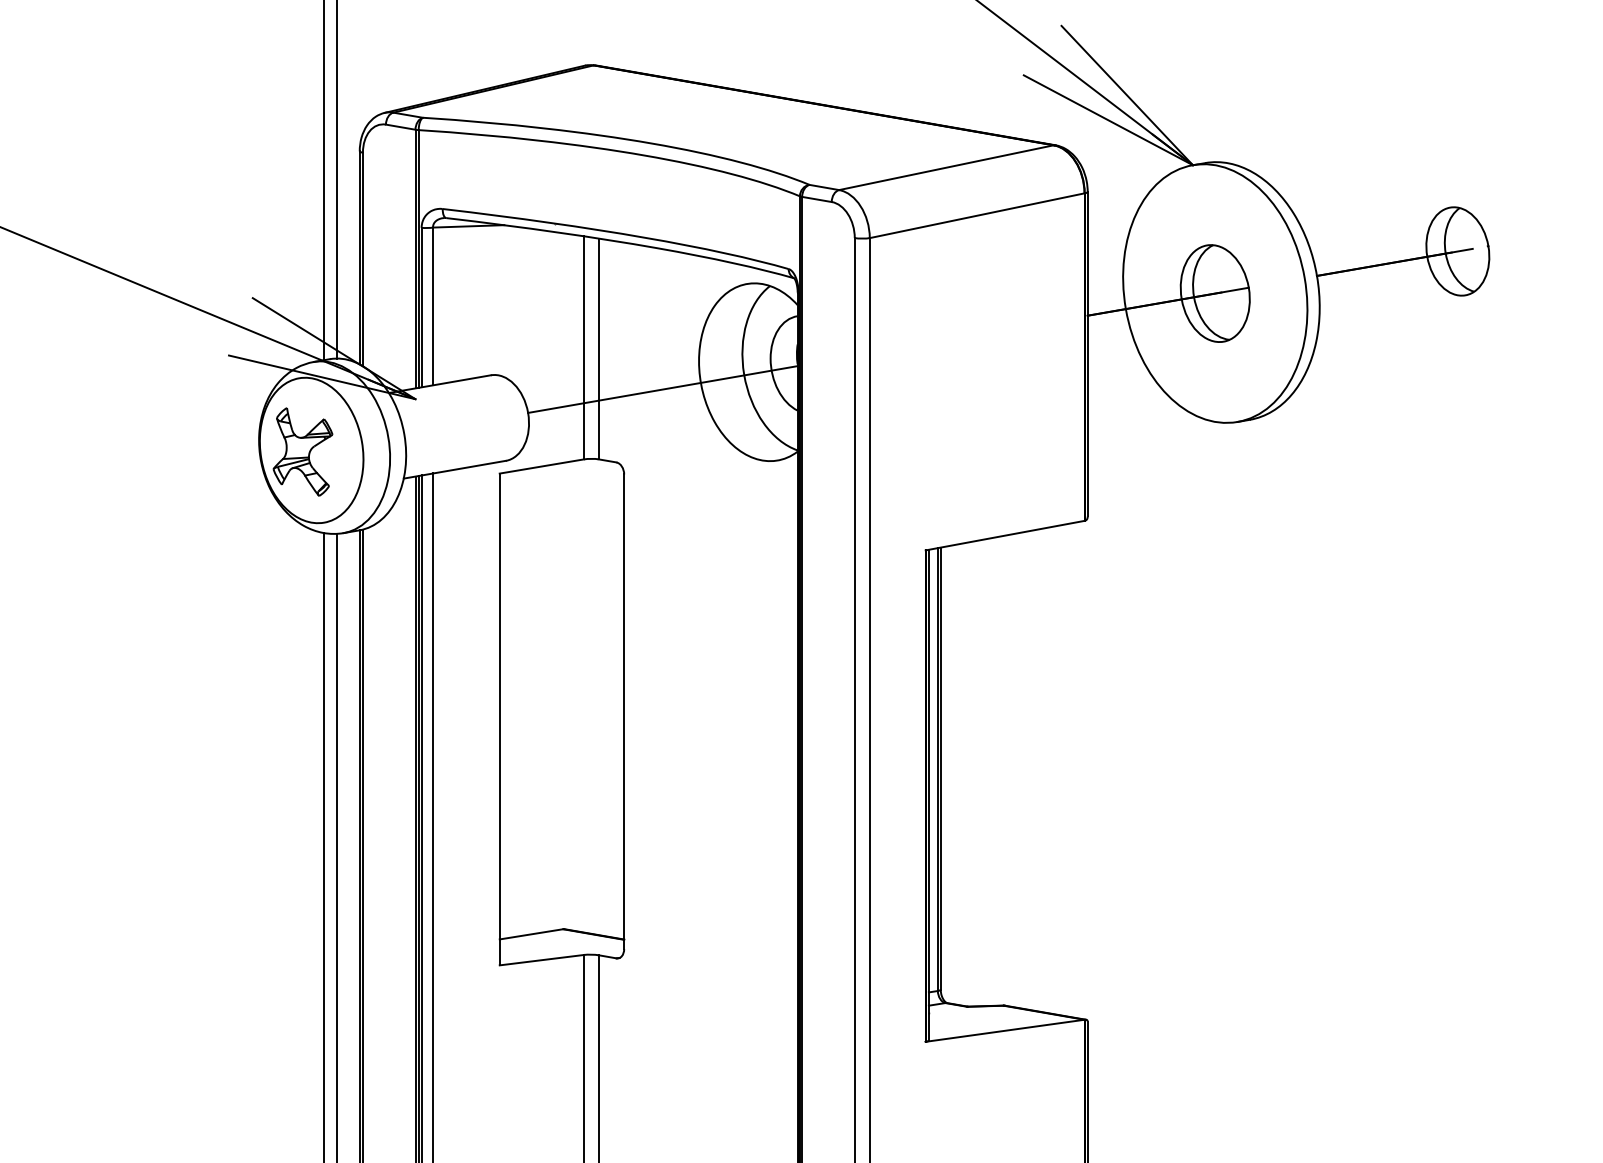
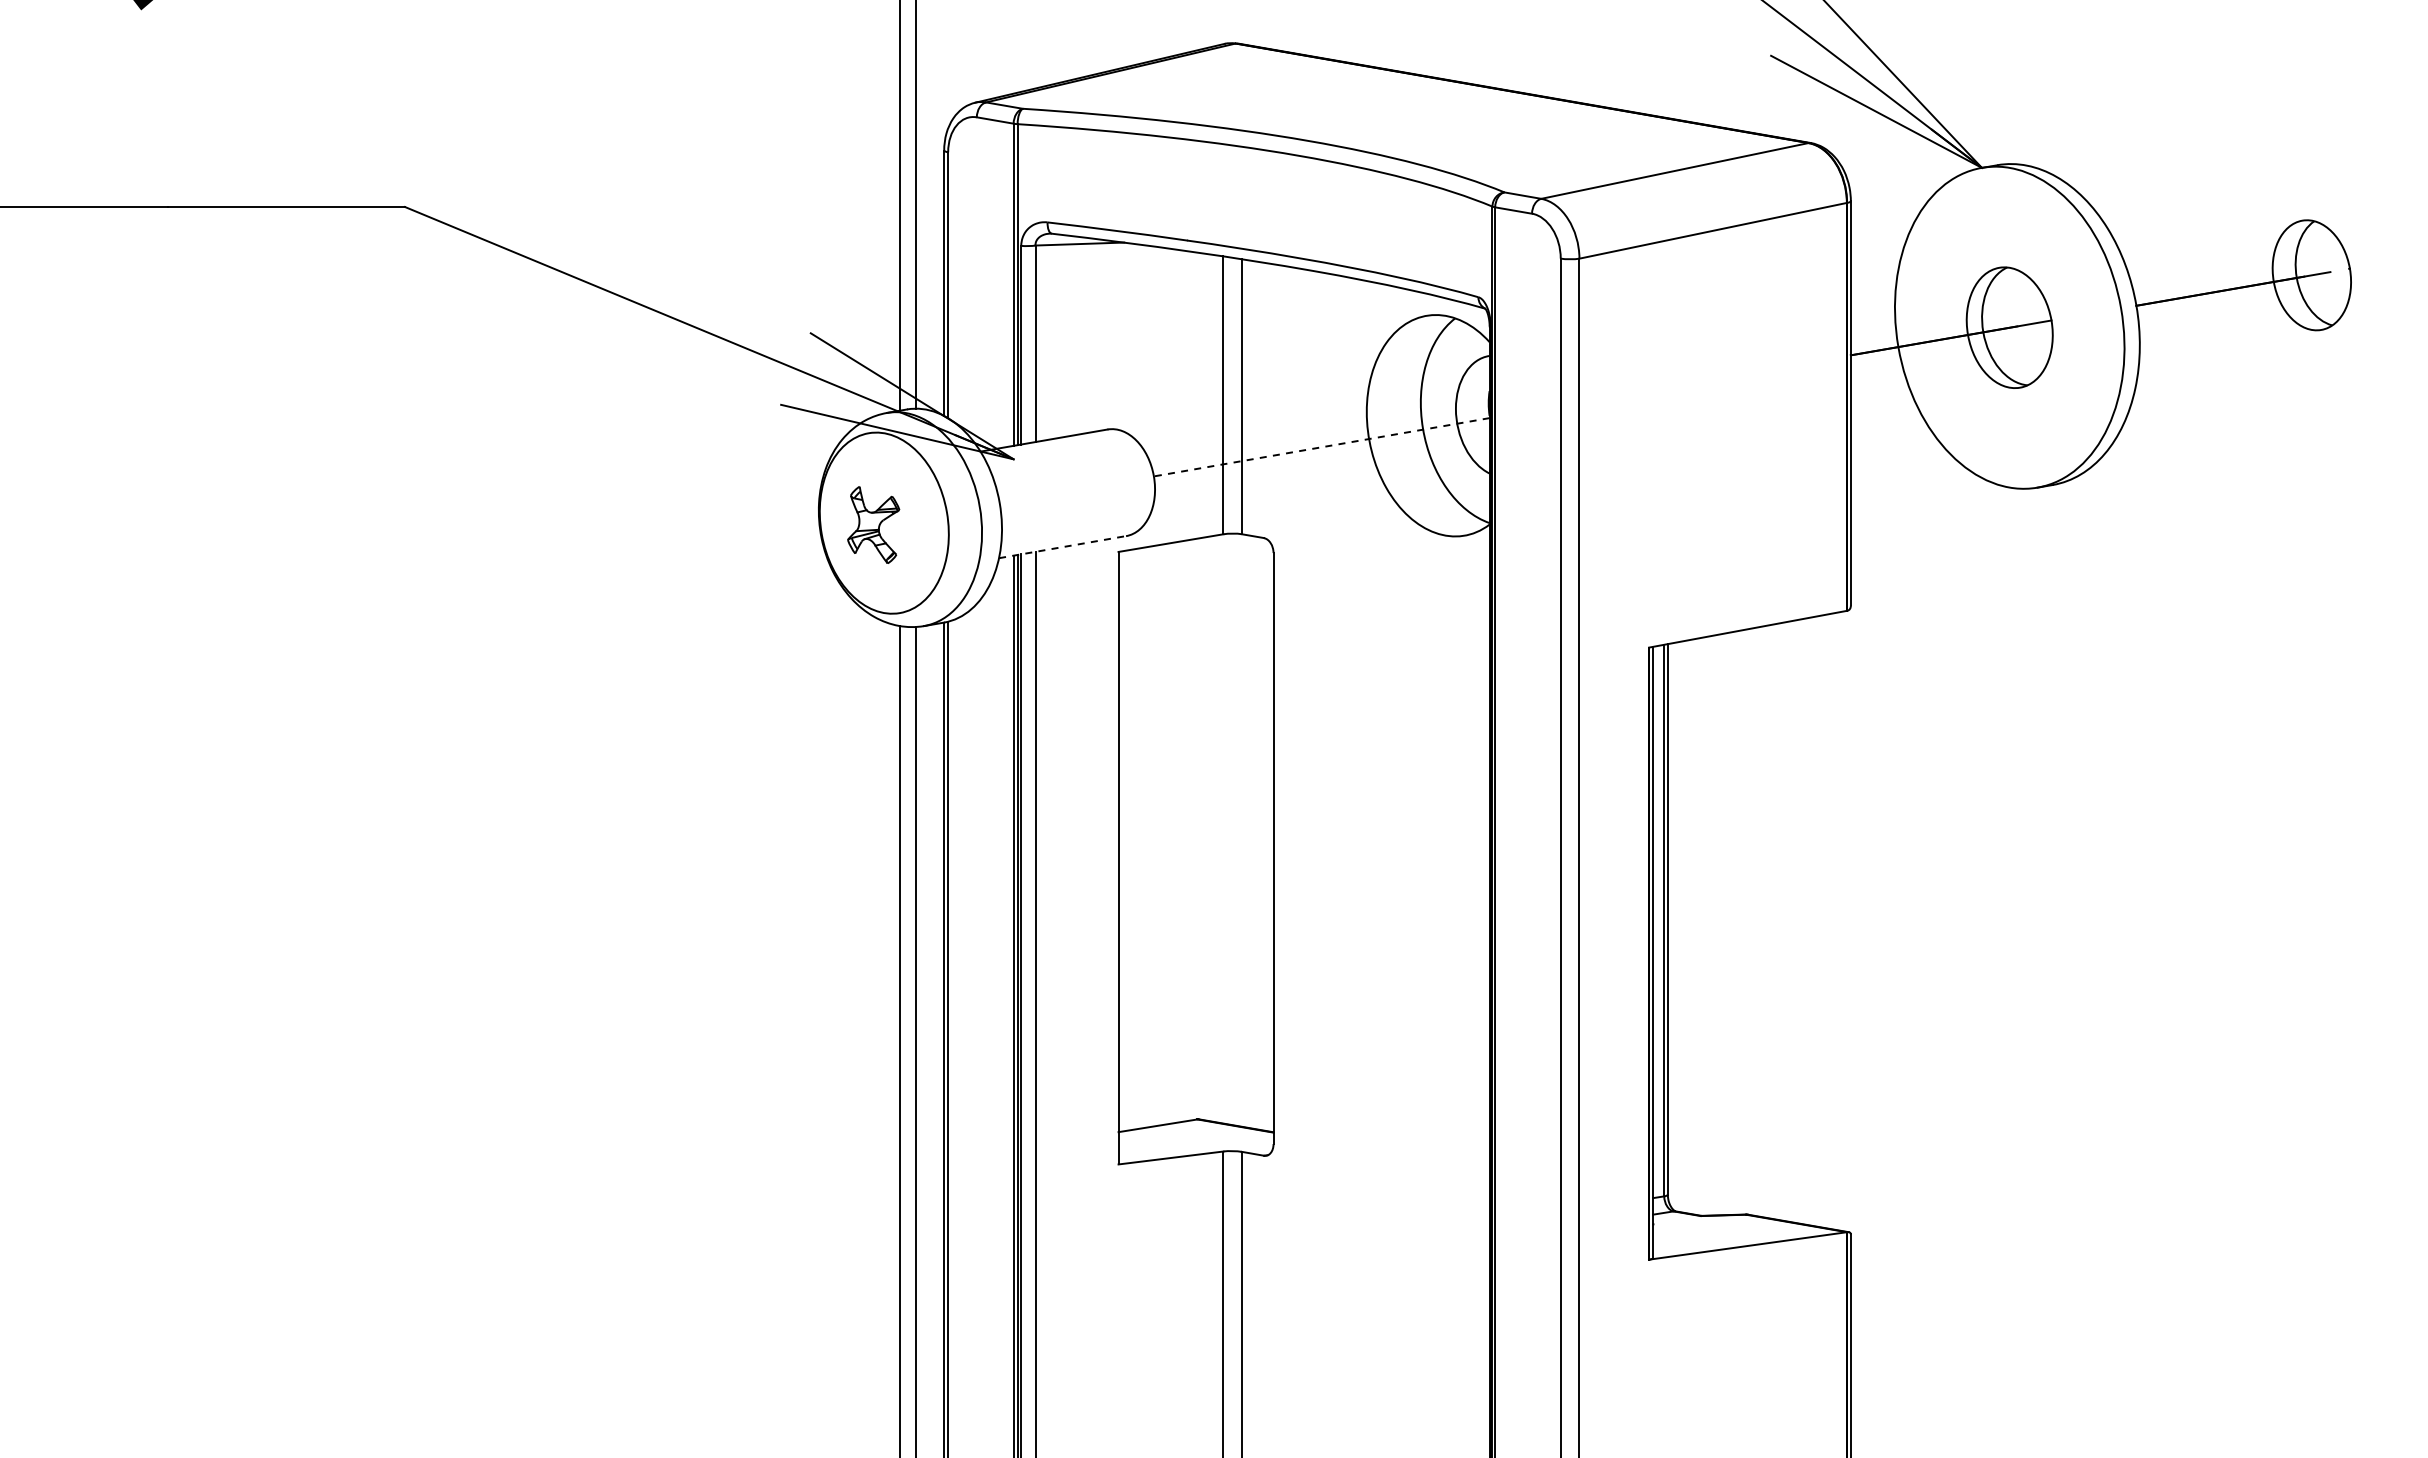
line: (662, 389) -> (1321, 447), solid -> dashed
part: (302, 451) -> (873, 524), size x0.7
line: (455, 470) -> (1063, 547), solid -> dashed

